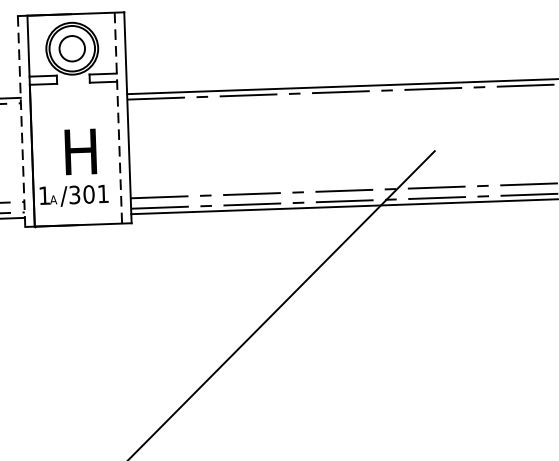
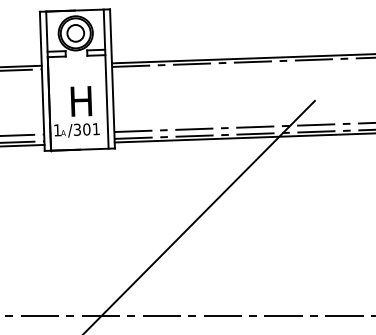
line: (118, 118) -> (106, 79), dashed -> solid
line: (21, 121) -> (42, 81), dashed -> solid

